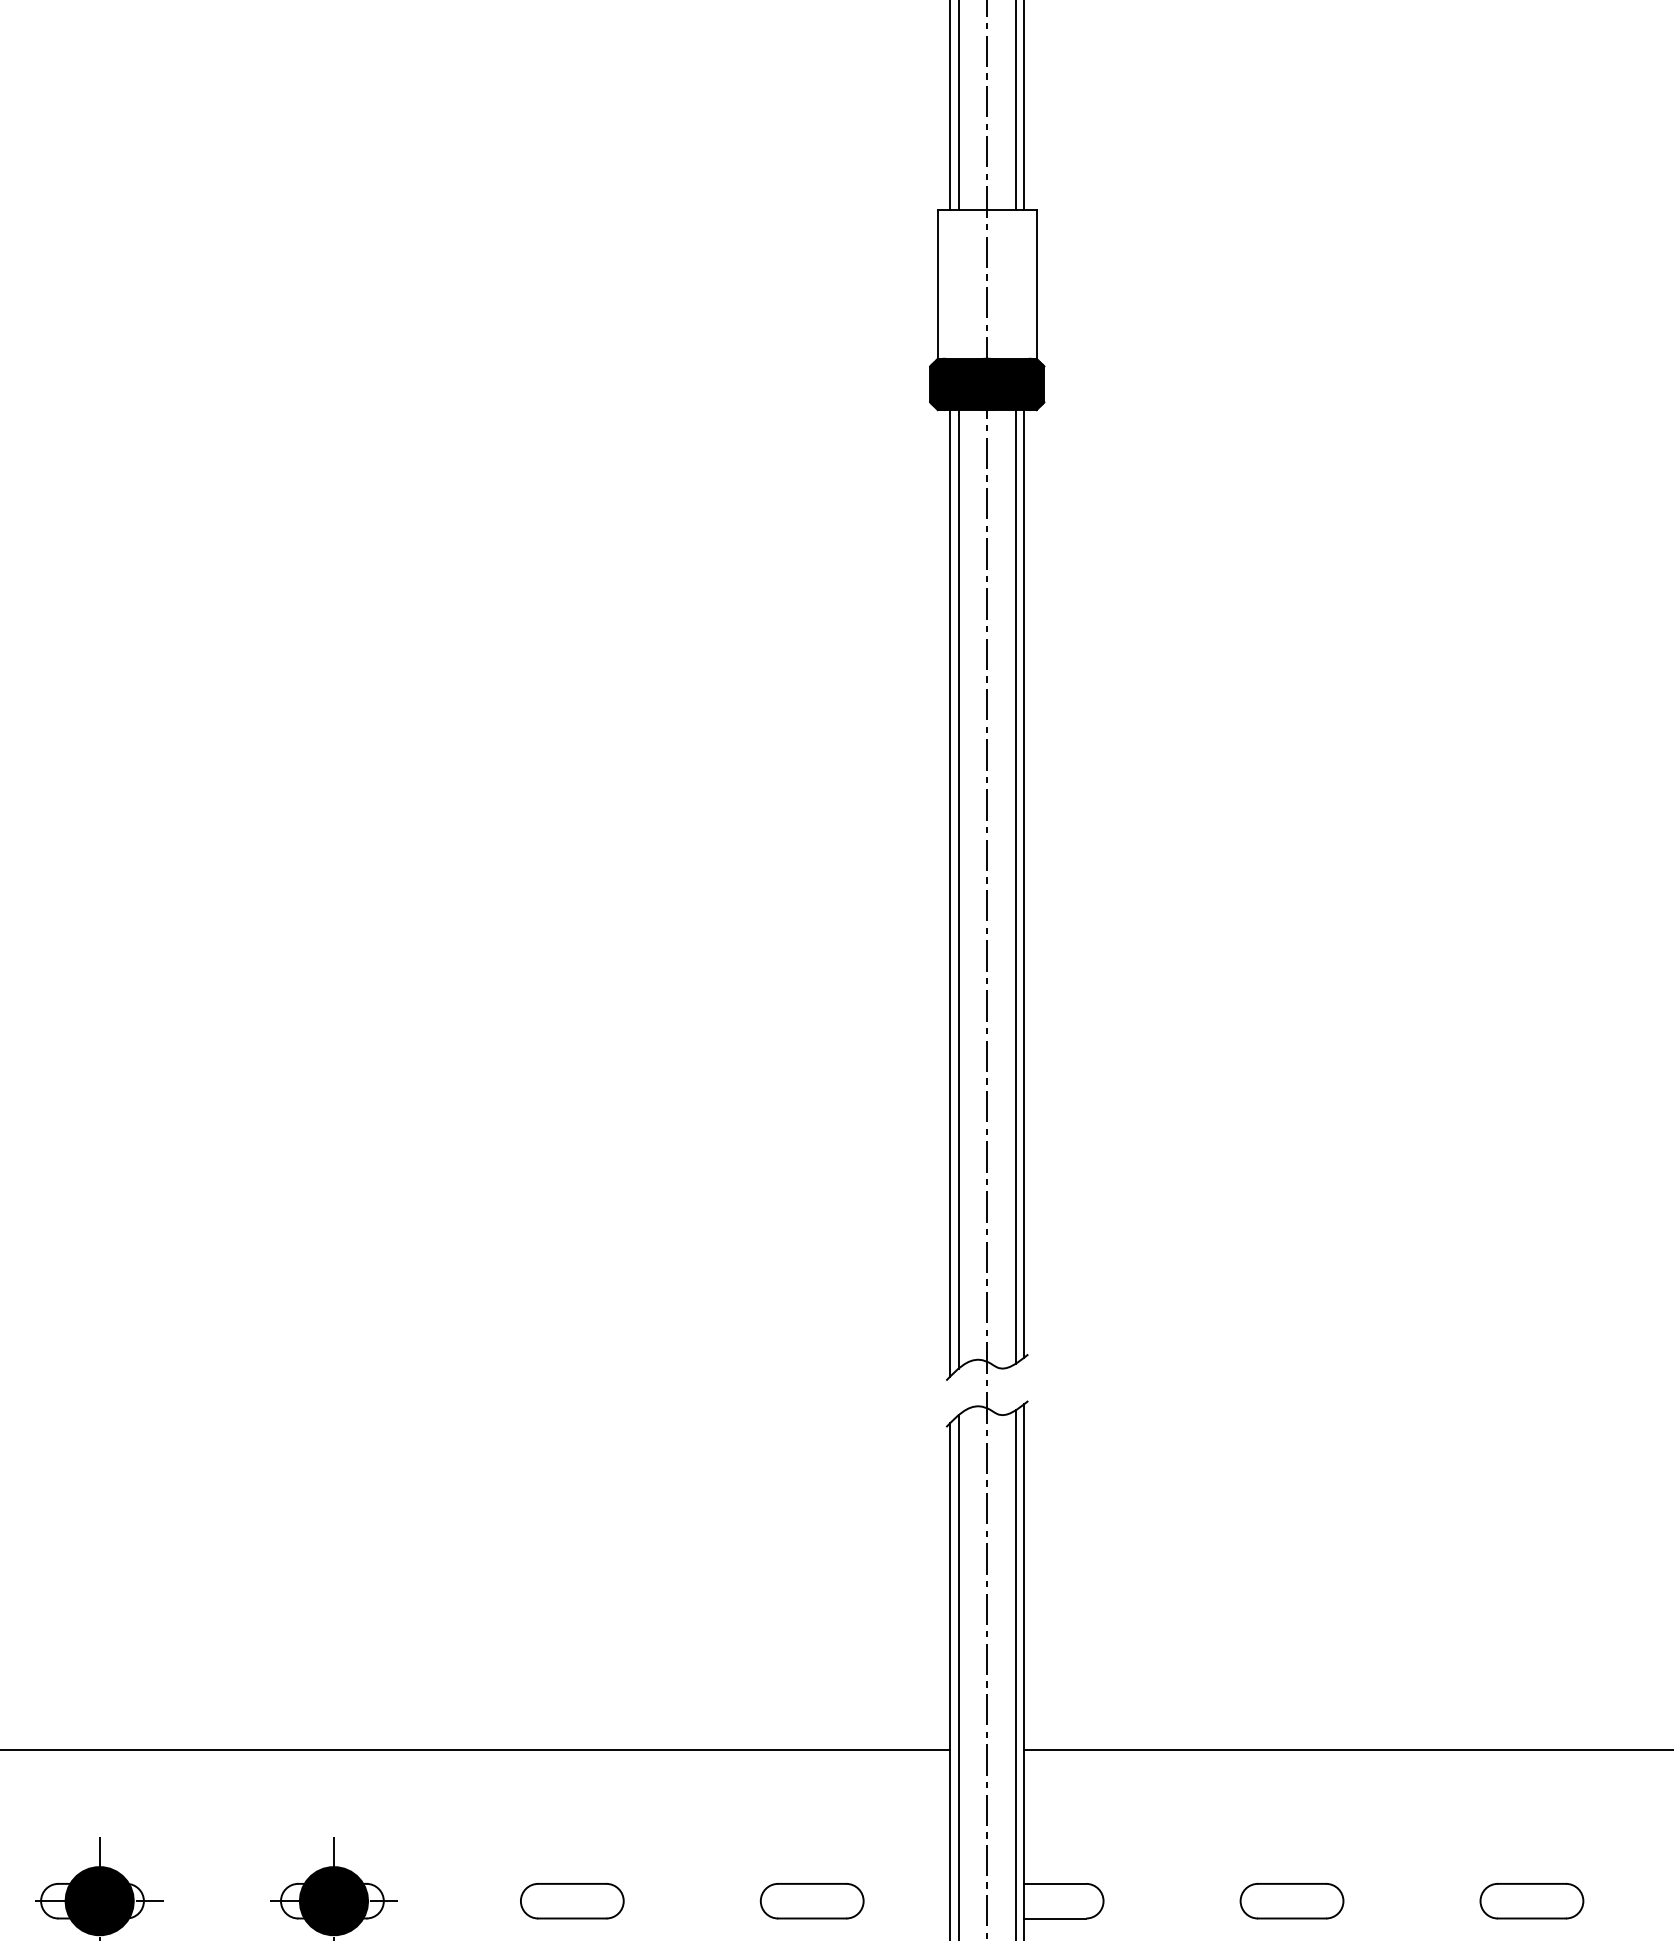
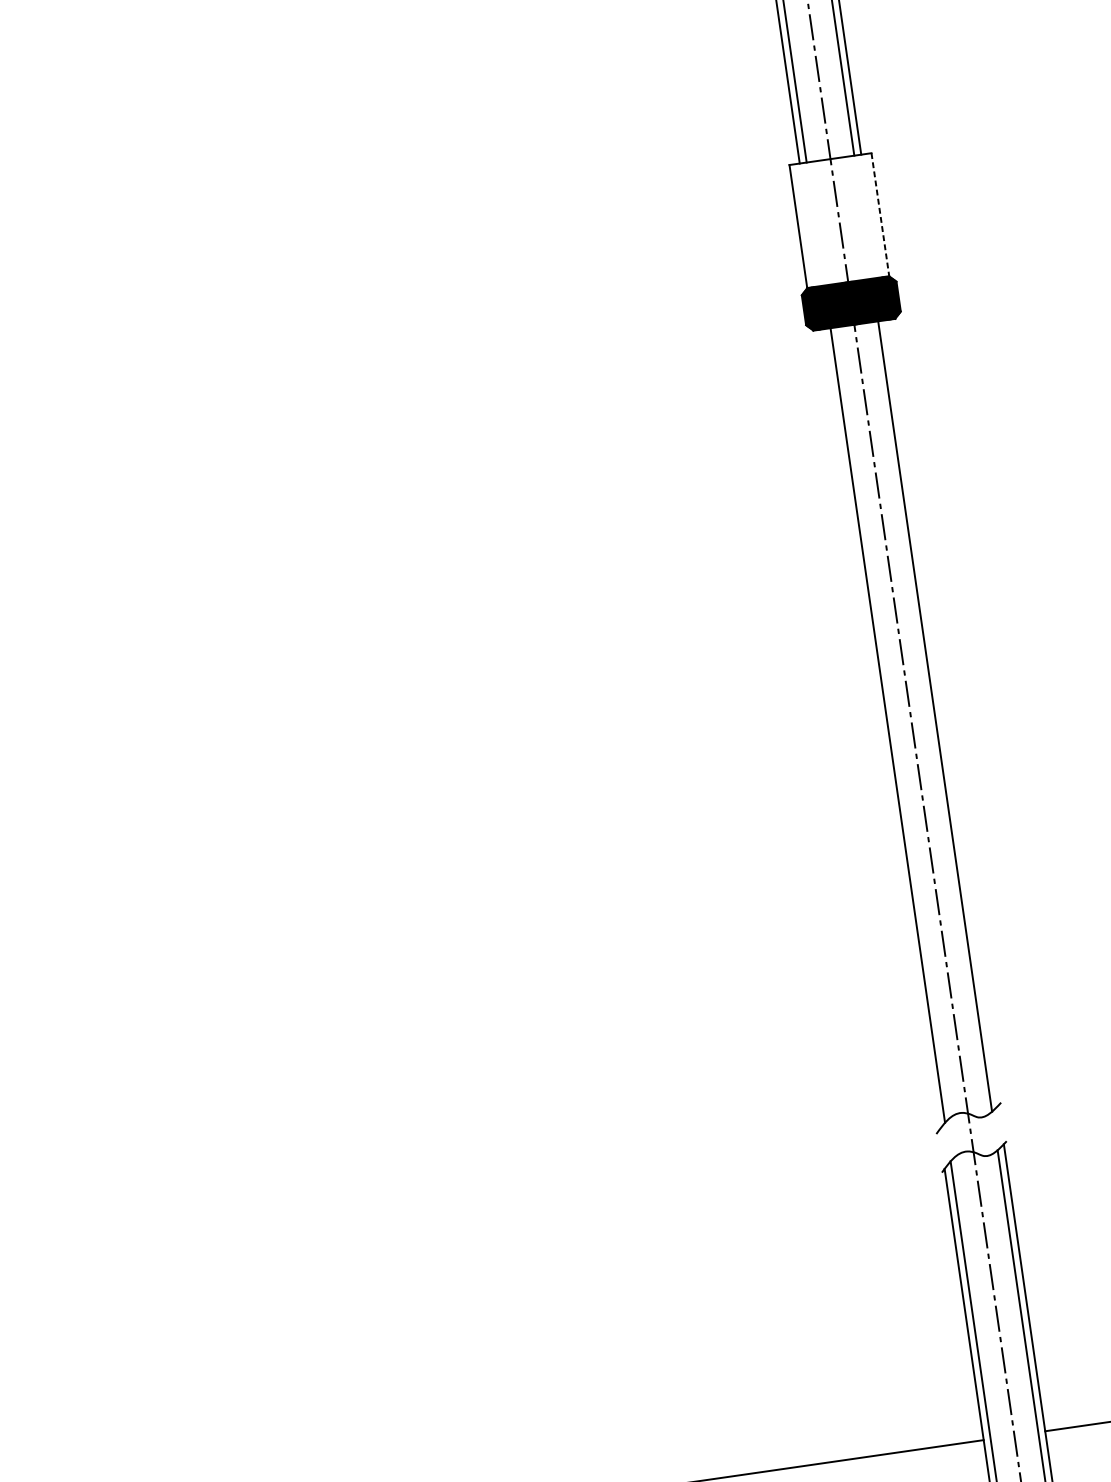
line: (1036, 285) -> (880, 215), solid -> dashed
line: (1024, 883) -> (941, 712), removed
line: (950, 893) -> (881, 729), removed

